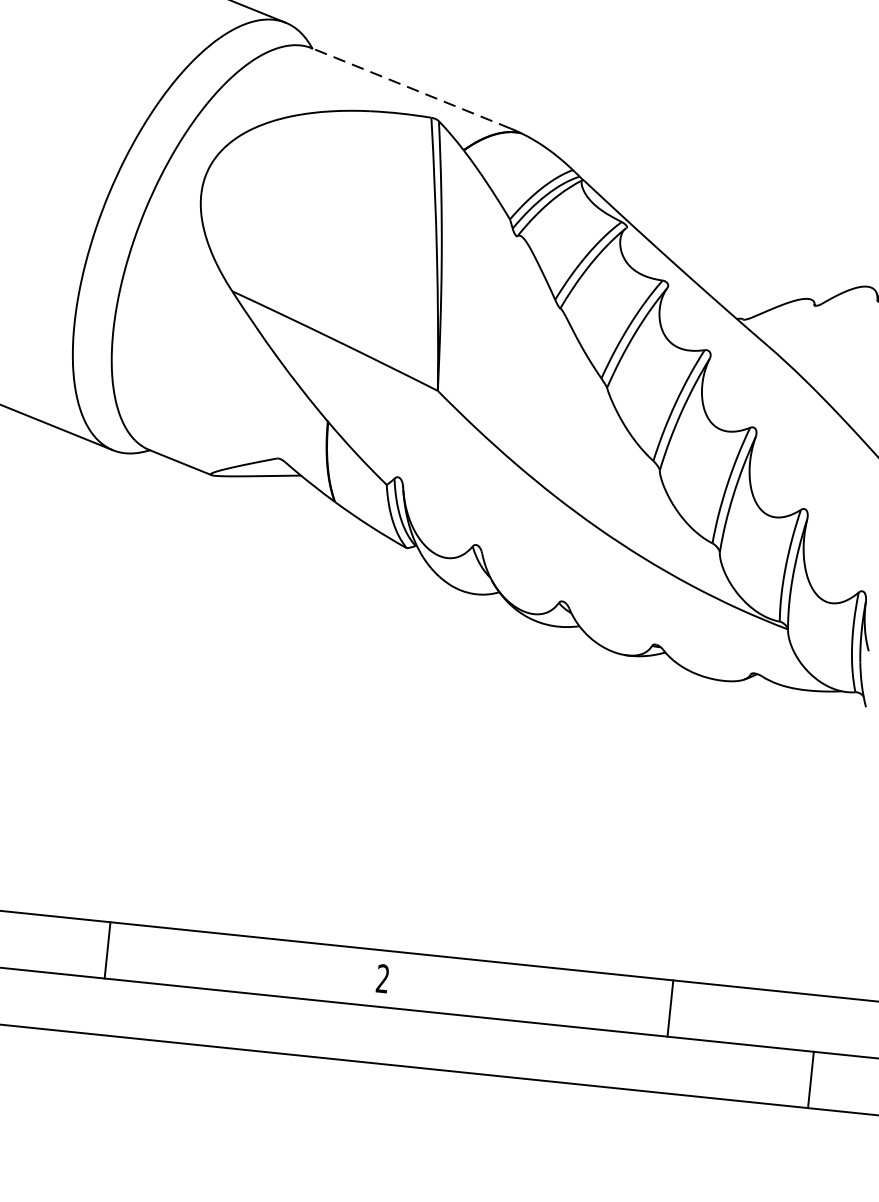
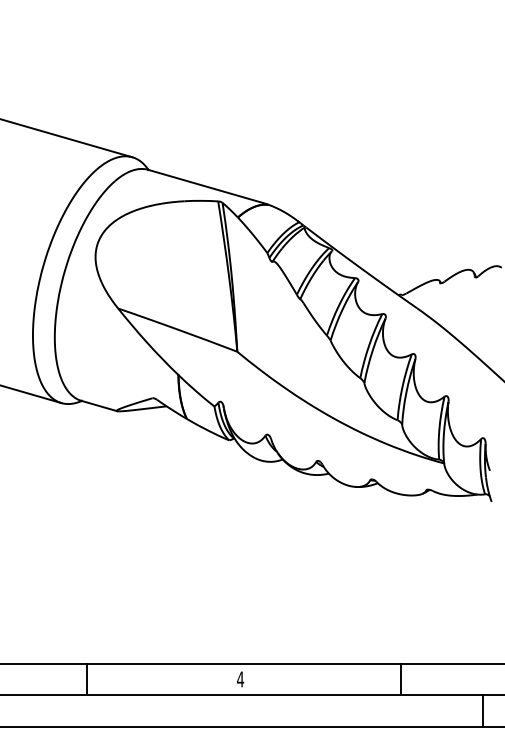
line: (409, 88) -> (204, 186), dashed -> solid
text: (382, 978) -> (240, 679), 2 -> 4

